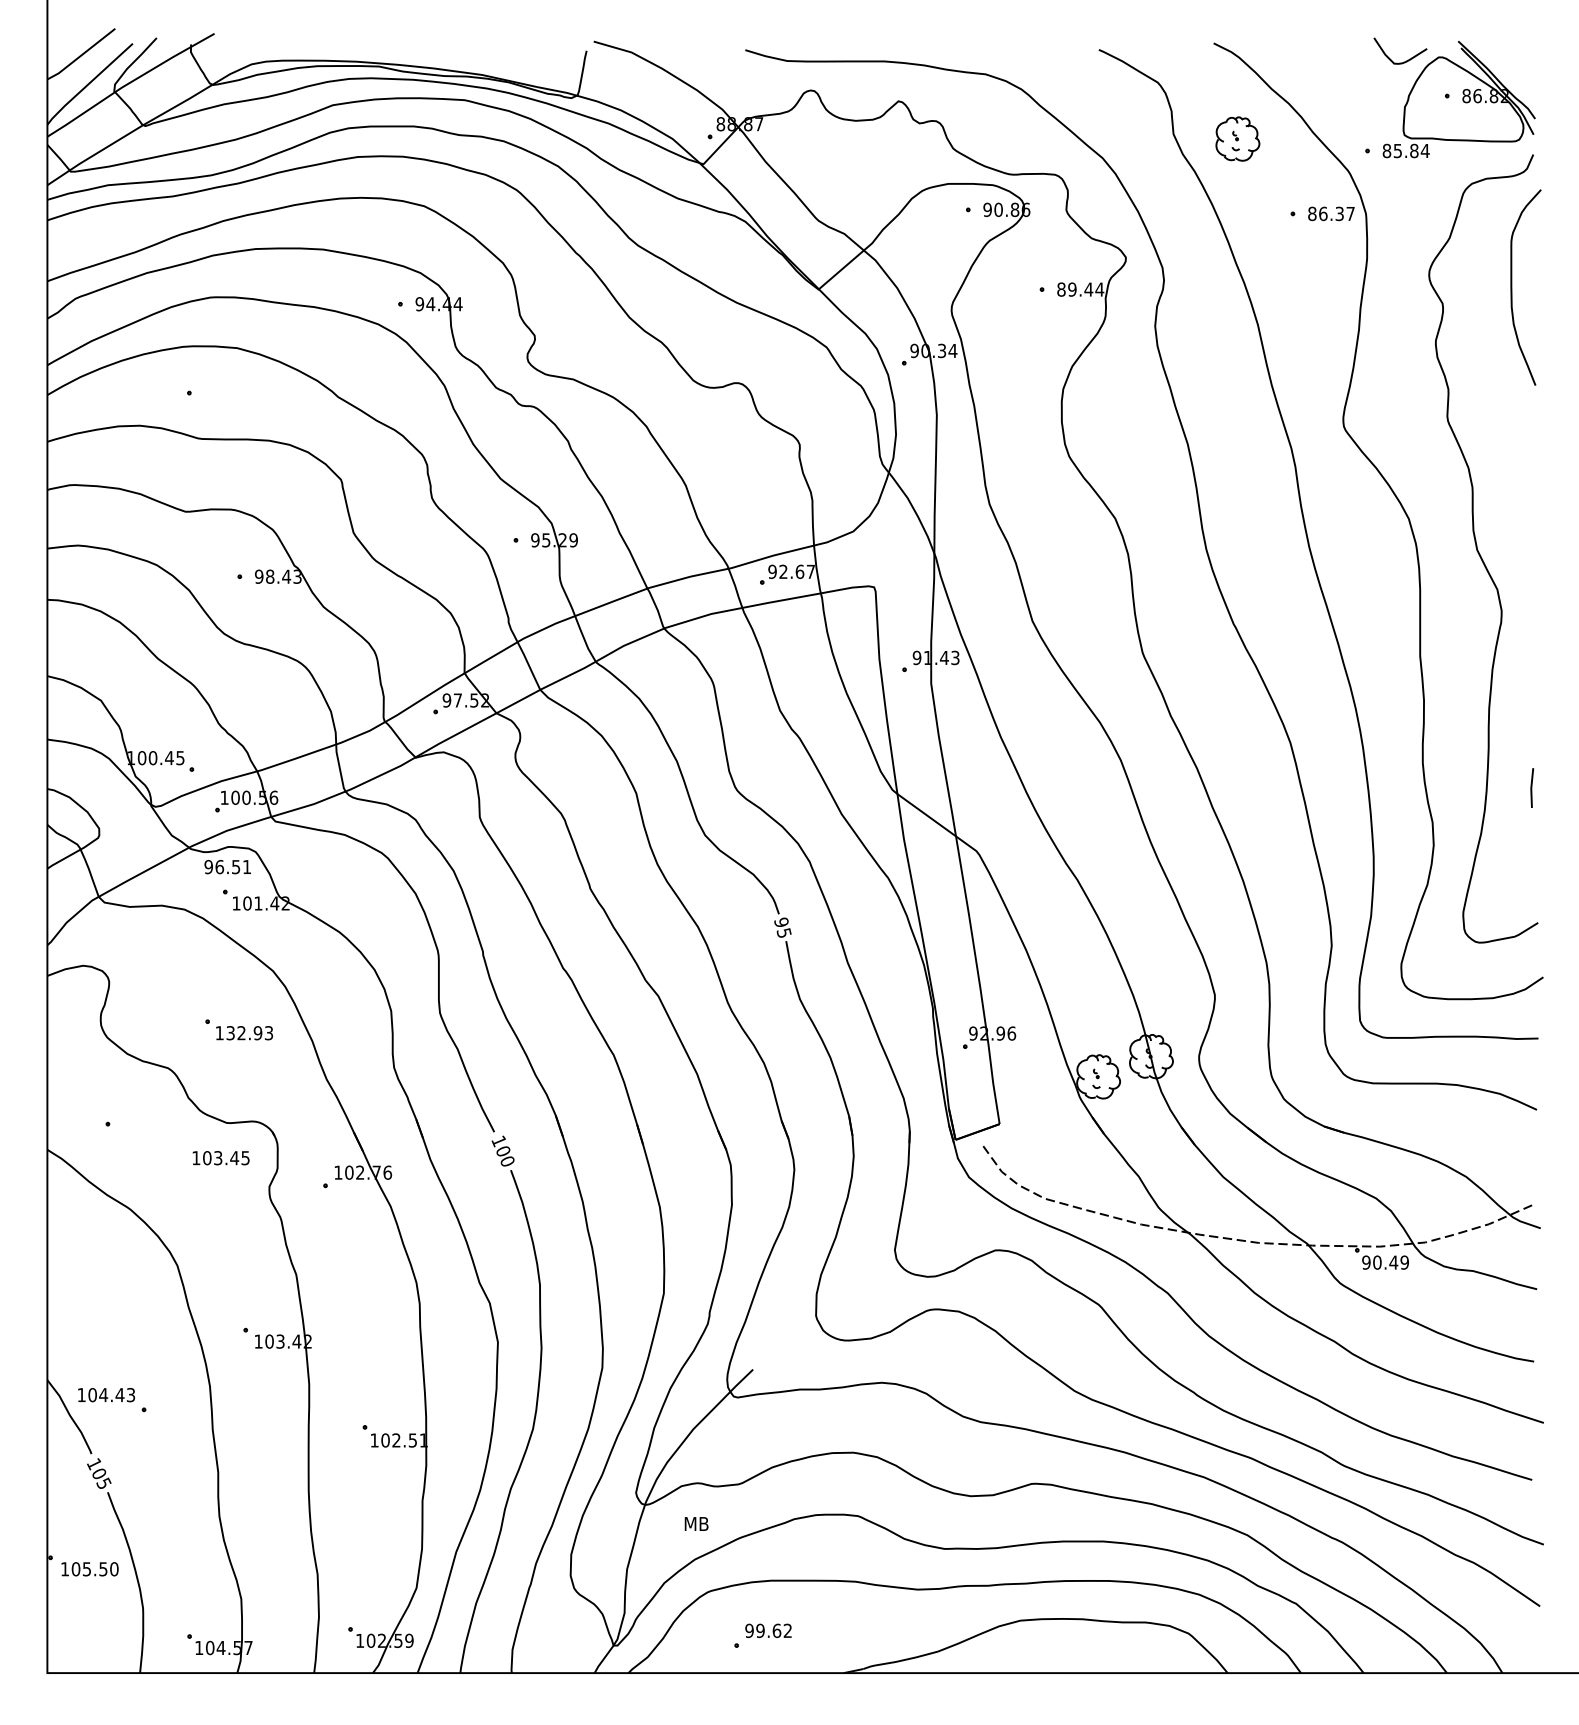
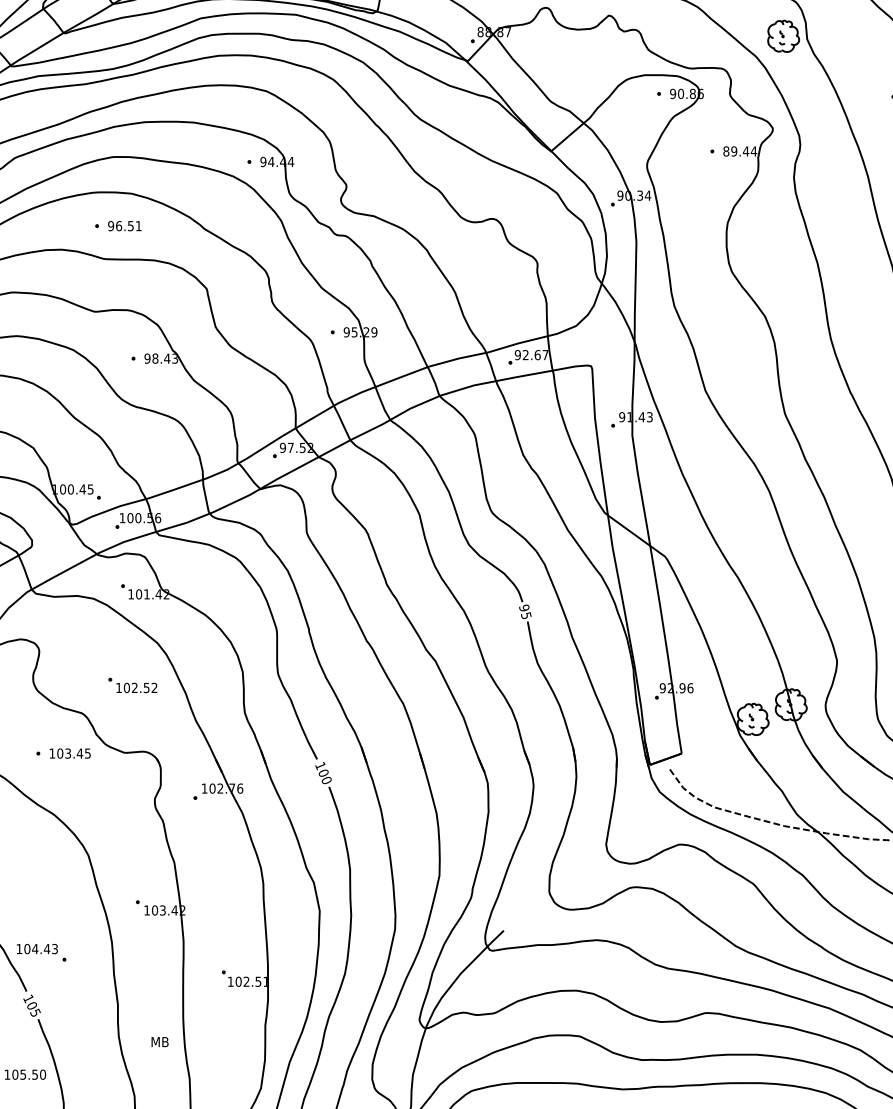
part: (1237, 138) -> (783, 35), moved
text: (227, 867) -> (124, 226), moved
text: (249, 1033) -> (140, 688), 132.93 -> 102.52
text: (220, 1158) -> (69, 753), moved
text: (696, 1523) -> (159, 1041), moved

